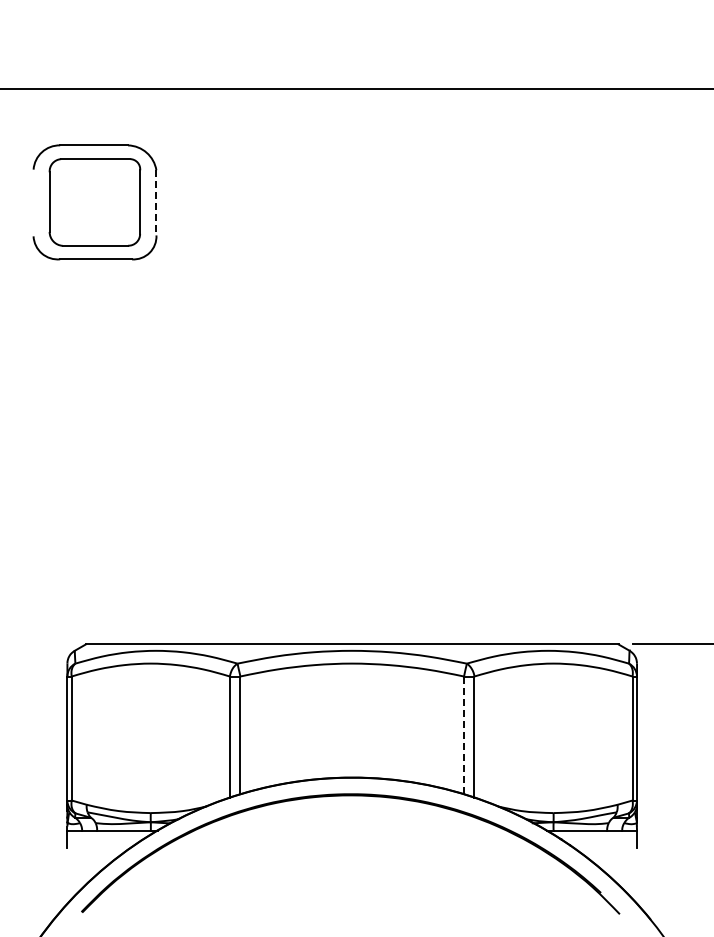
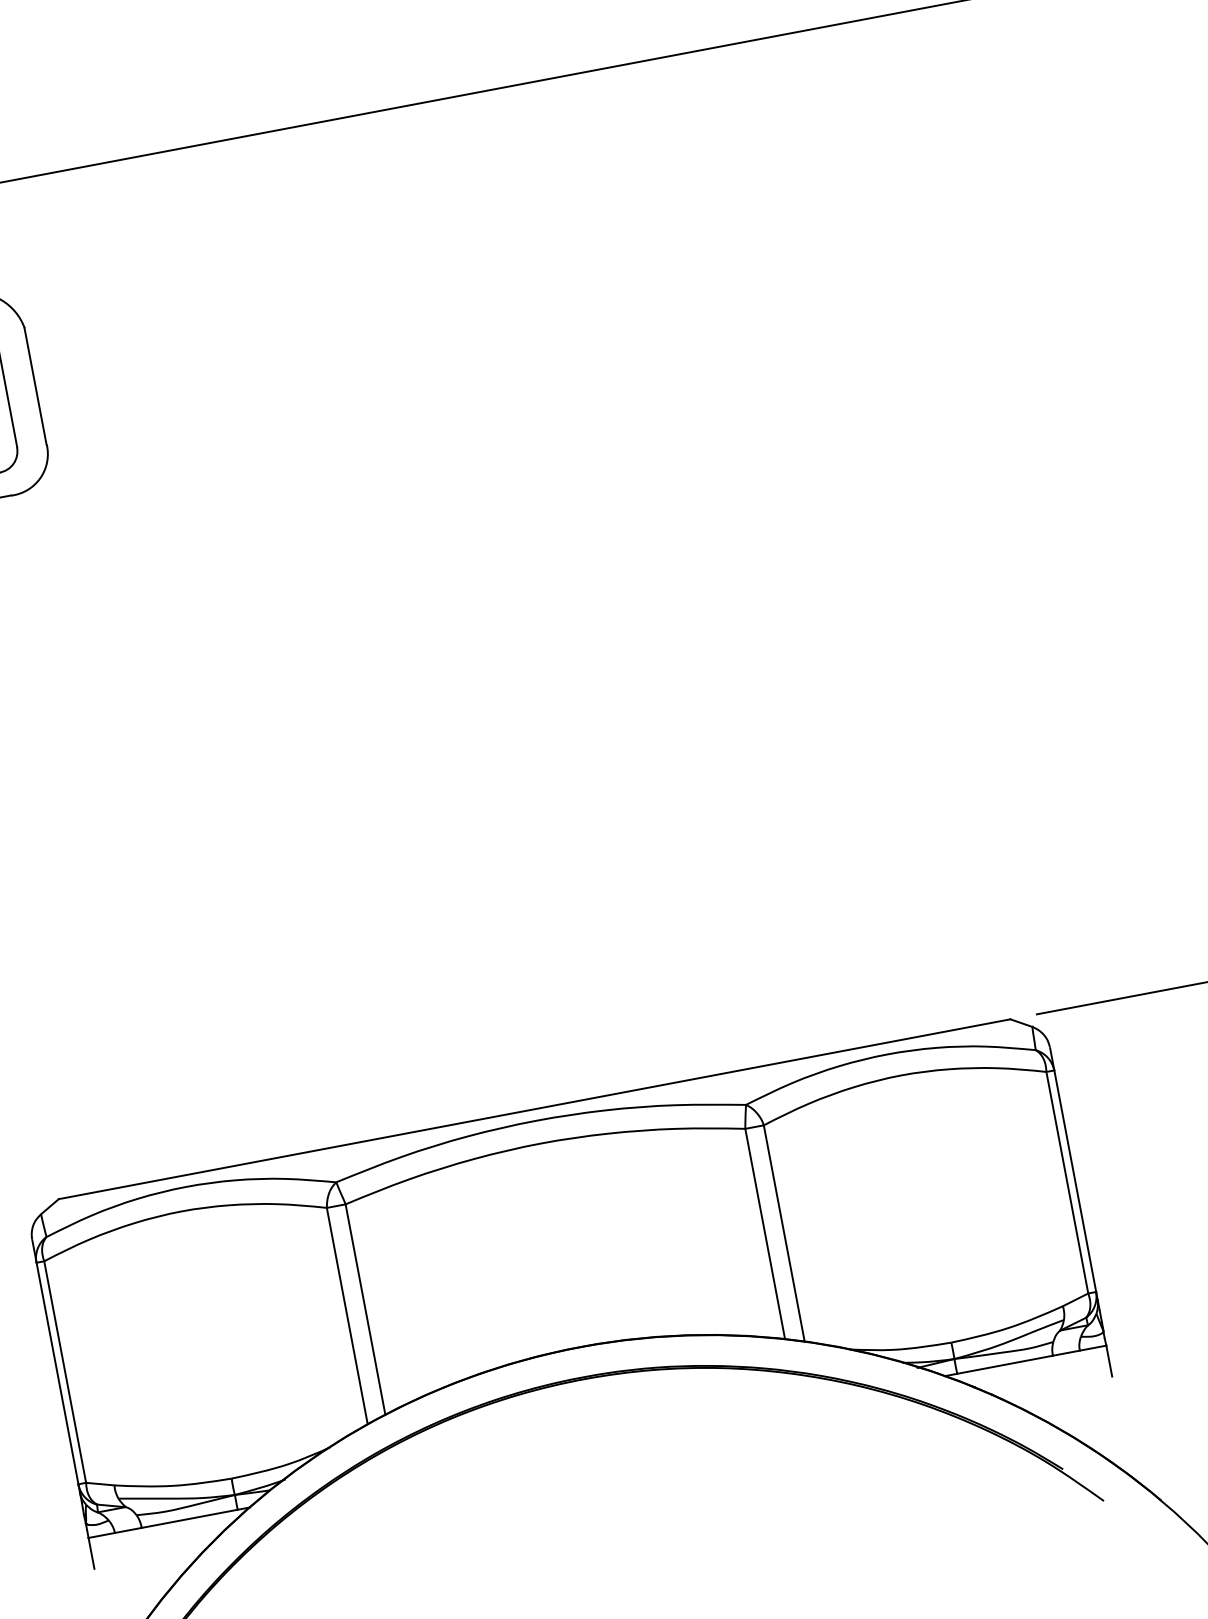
line: (156, 202) -> (35, 385), dashed -> solid
line: (464, 735) -> (765, 1234), dashed -> solid

